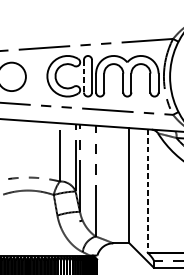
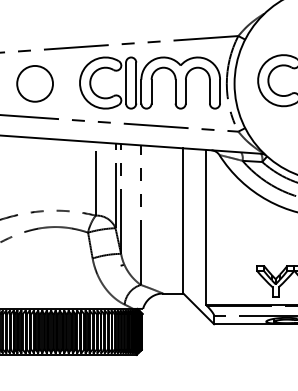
line: (84, 76) -> (126, 83), dashed -> solid
line: (147, 190) -> (206, 227), dashed -> solid

